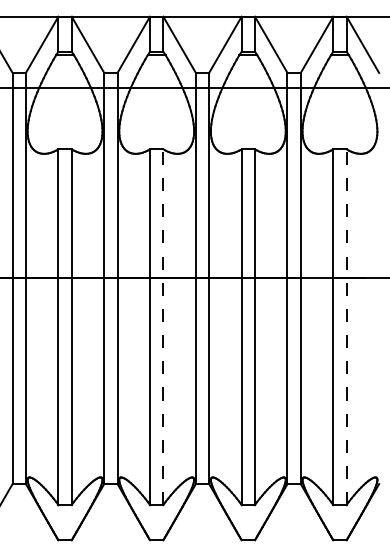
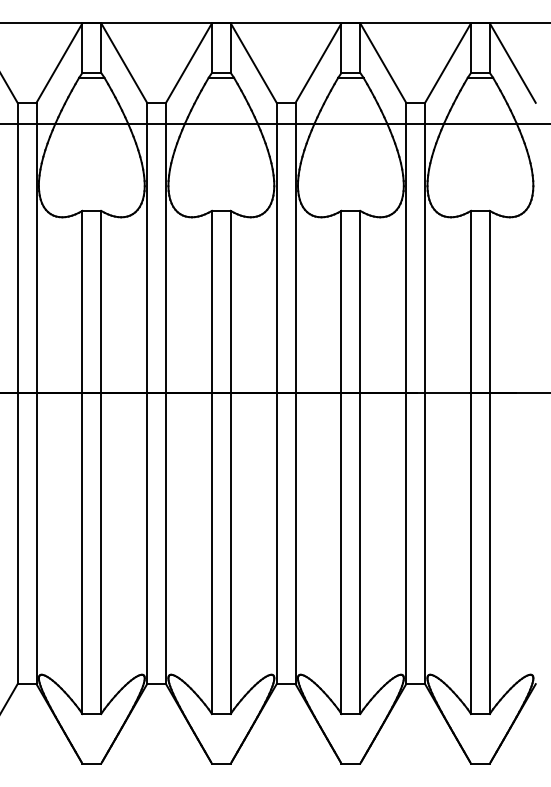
line: (163, 327) -> (230, 462), dashed -> solid
line: (346, 327) -> (489, 462), dashed -> solid

